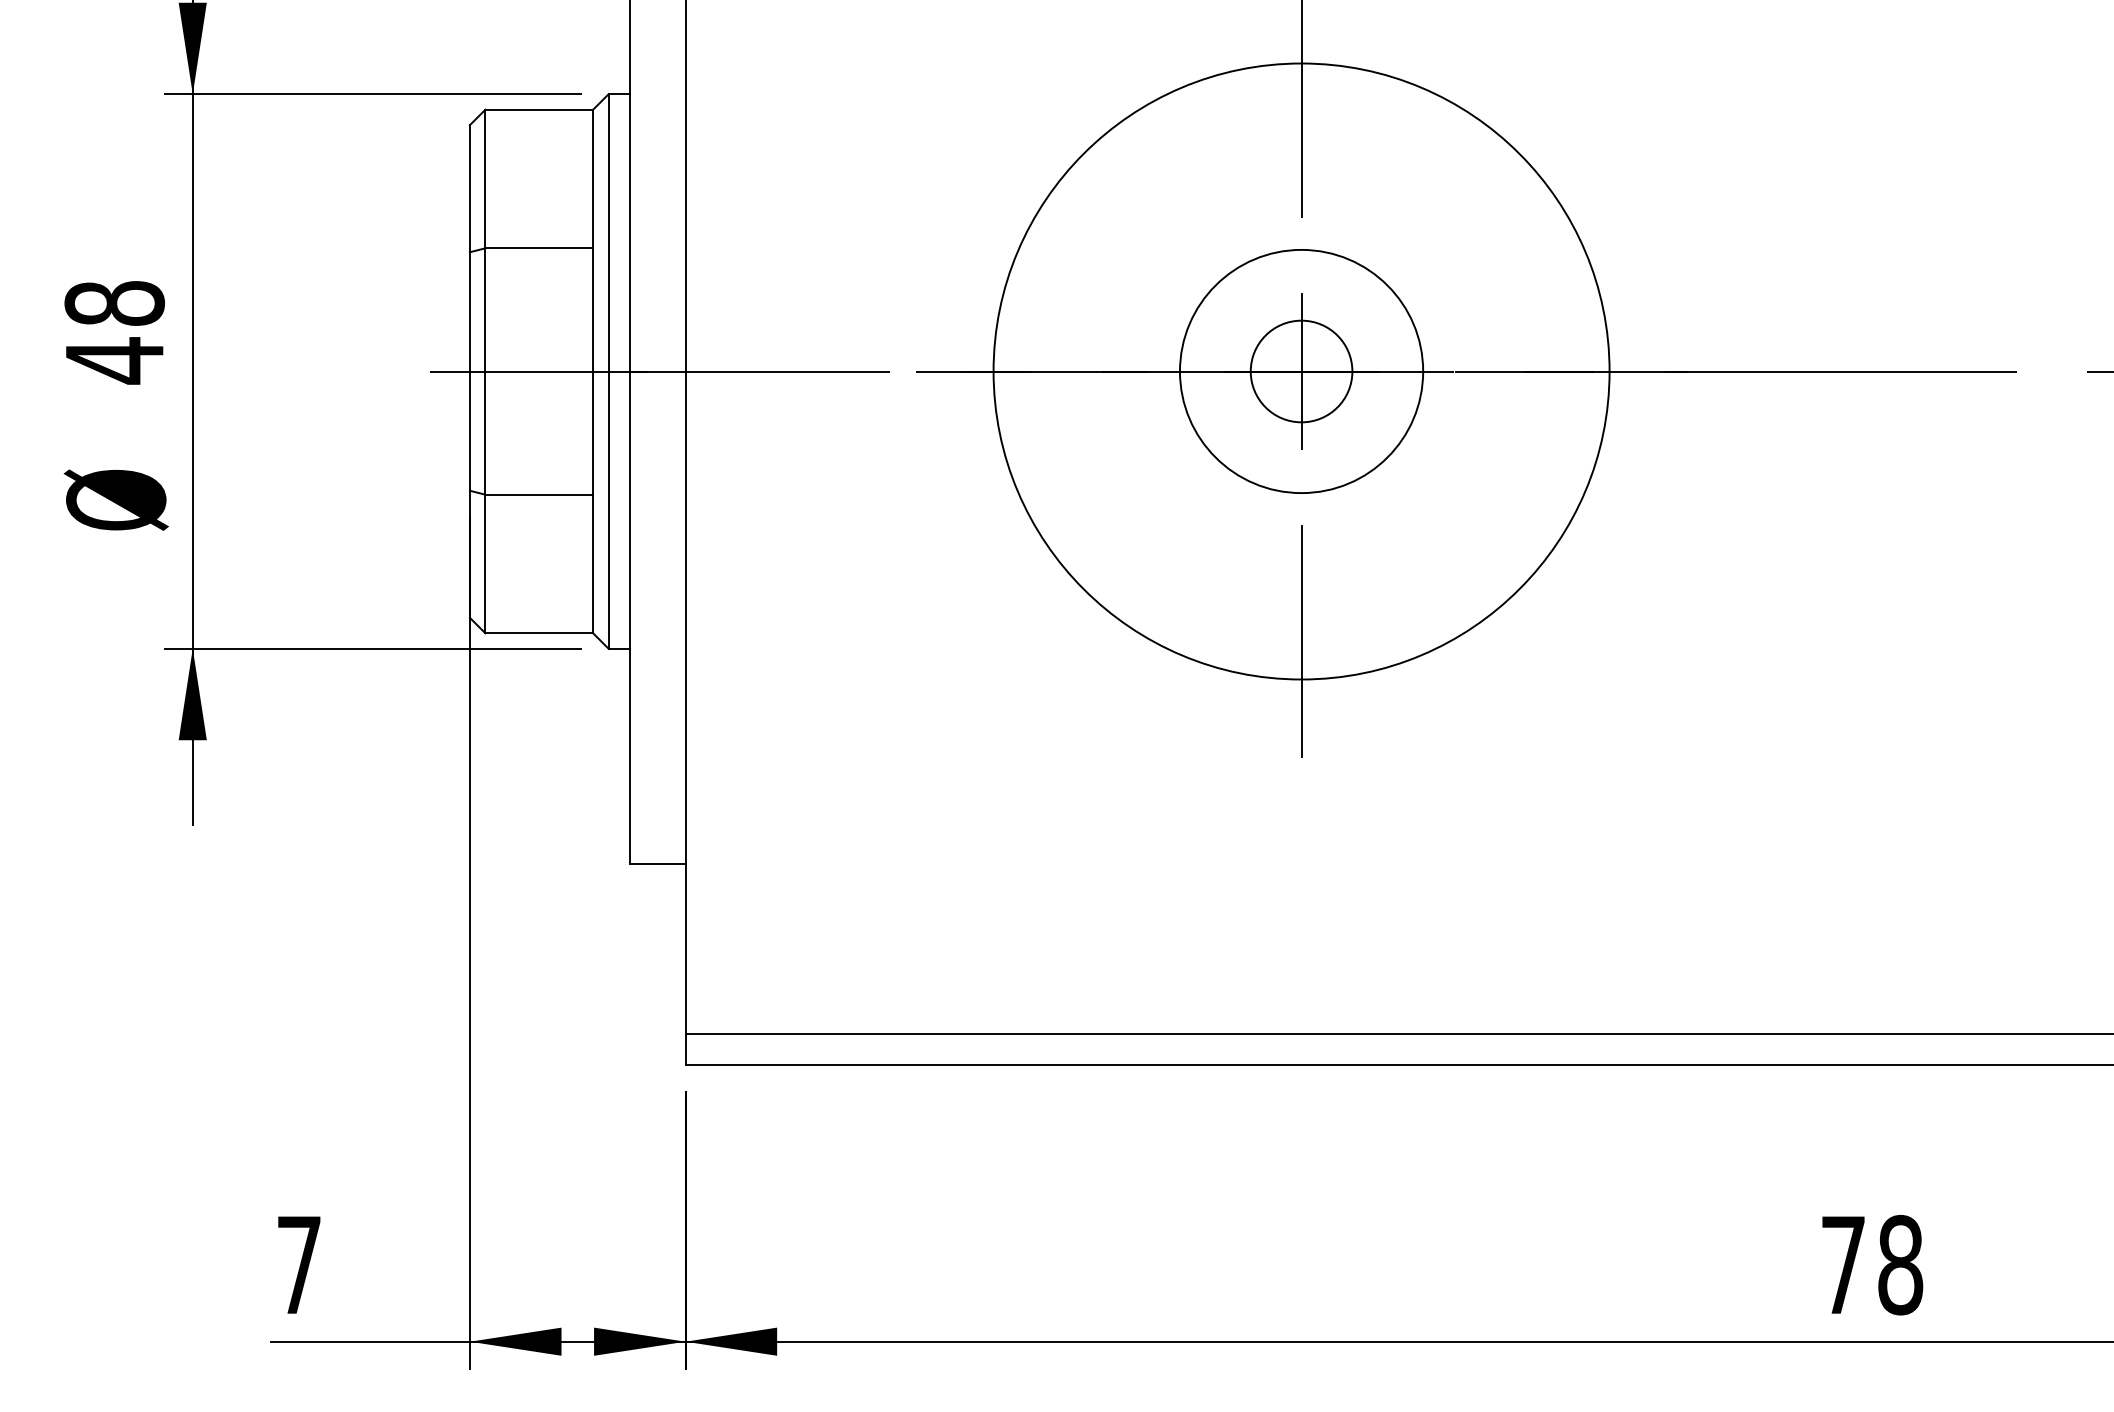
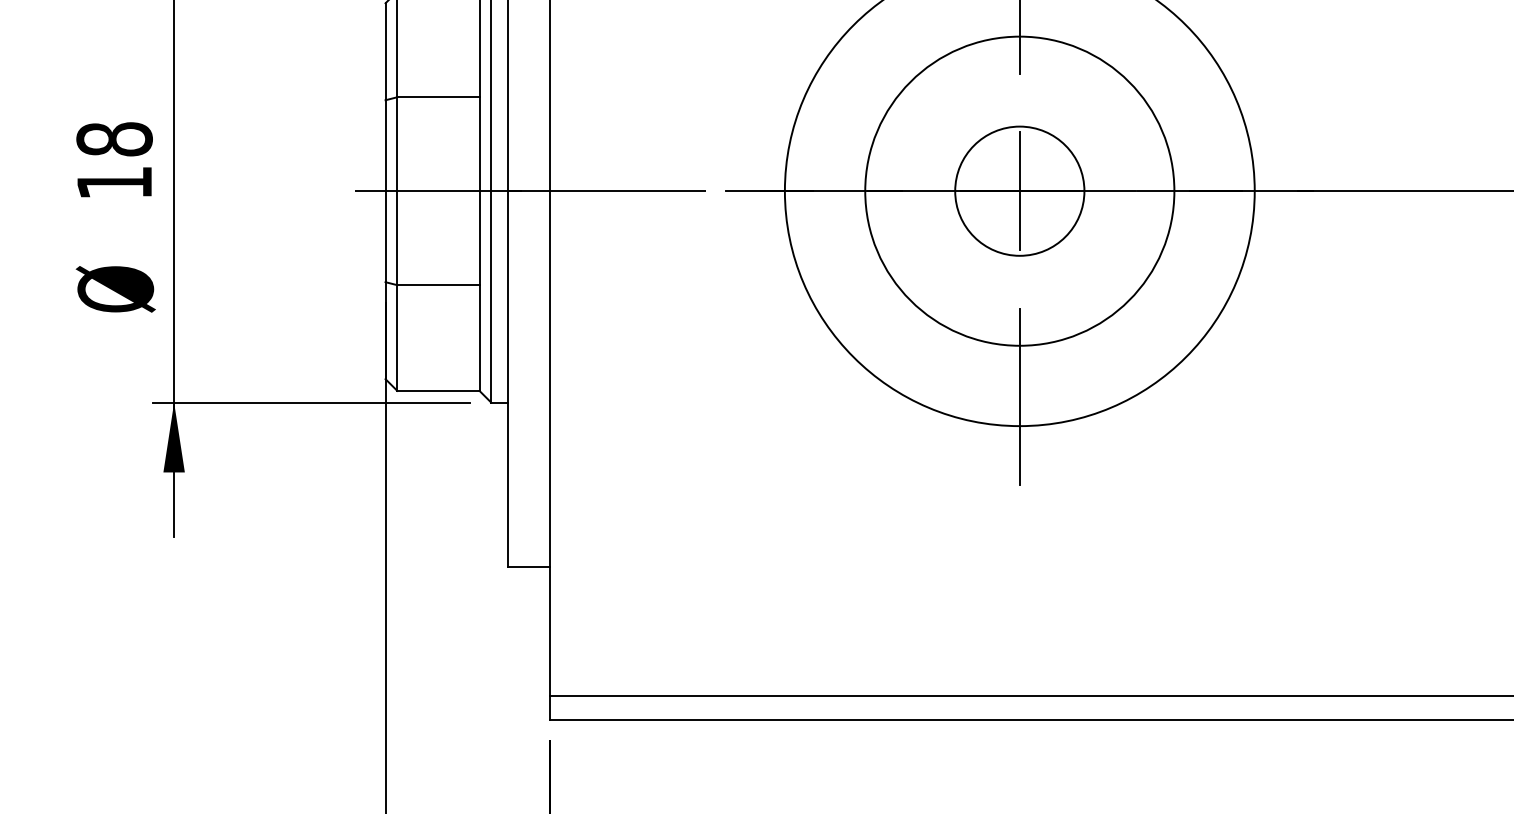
text: (114, 360) -> (114, 182), 48 -> 18
circle: (1301, 371) -> (1019, 191), size x1.67
circle: (1301, 371) -> (1019, 191), size x1.67

